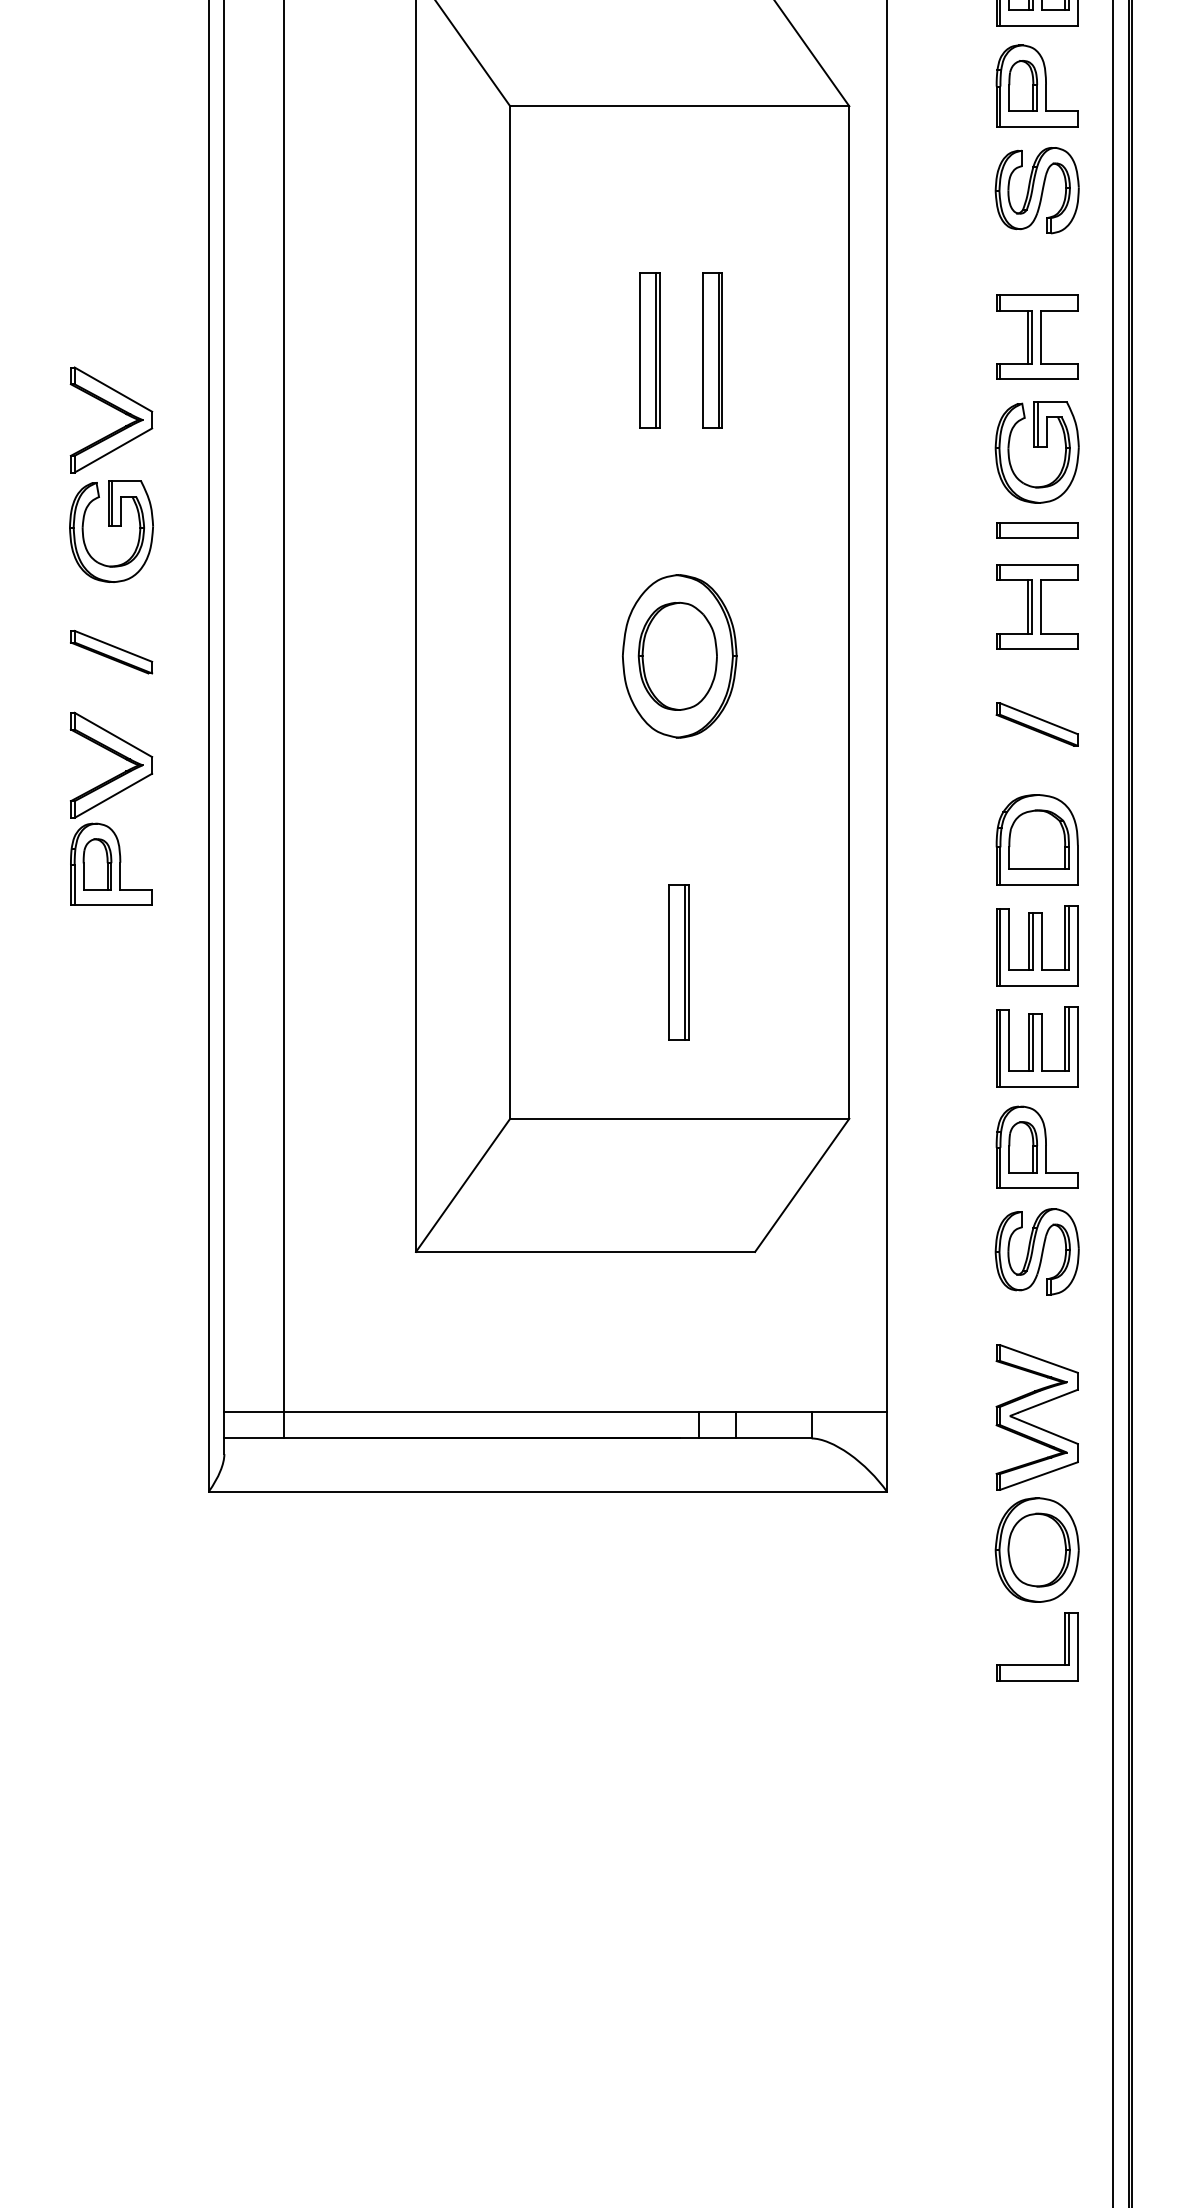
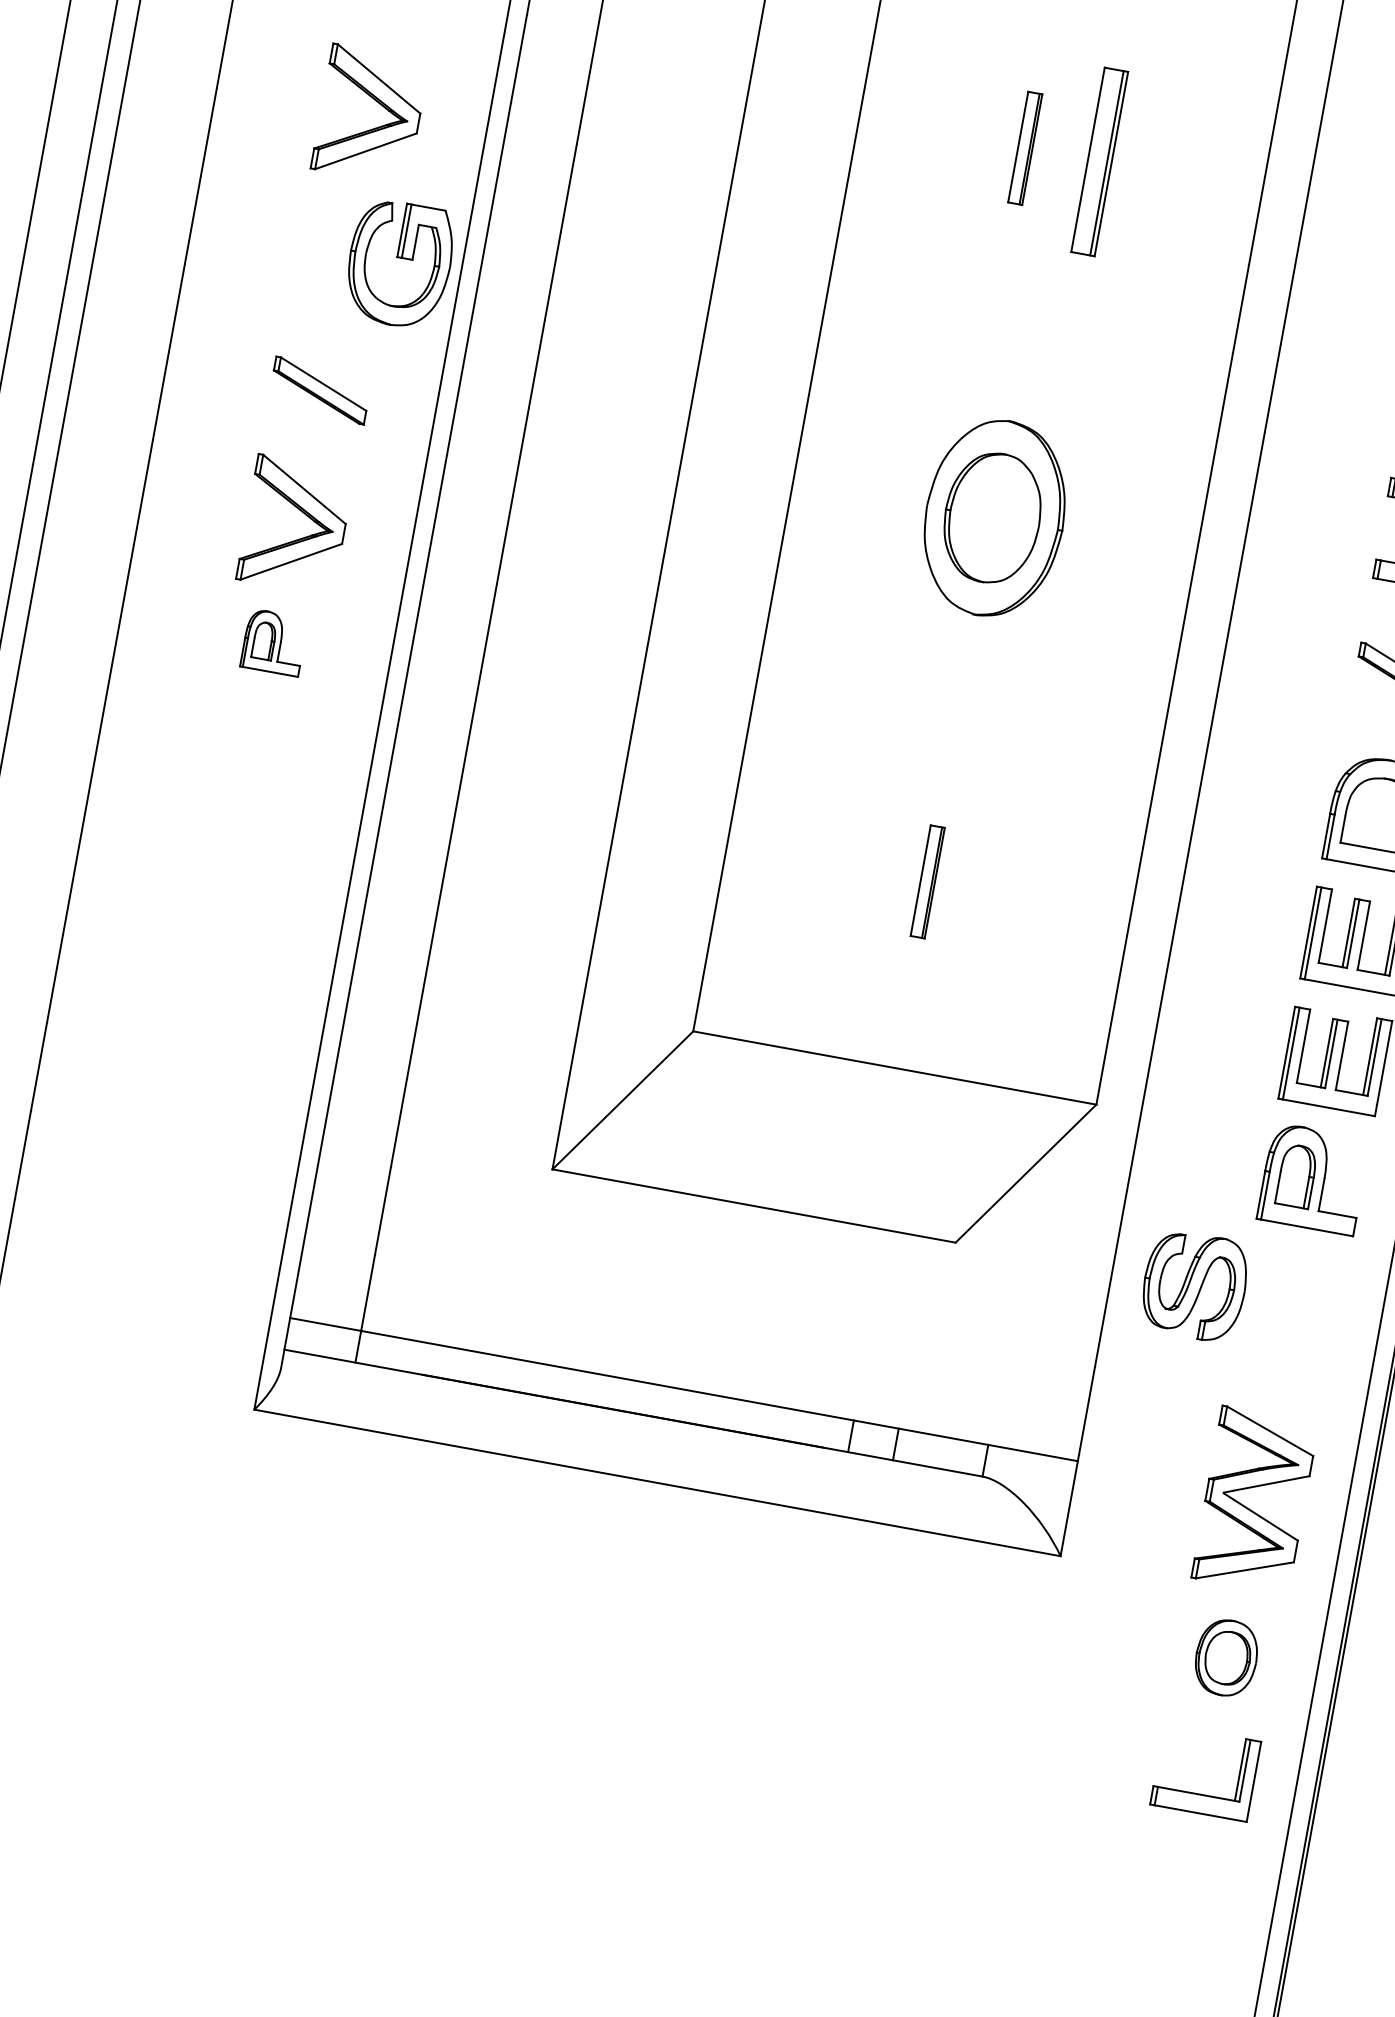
part: (649, 350) -> (1024, 148), size x0.6
part: (111, 531) -> (399, 264), moved
part: (111, 863) -> (274, 641), size x0.6
part: (678, 962) -> (927, 882), size x0.6
part: (1036, 1251) -> (1193, 1285), moved
part: (1036, 1549) -> (1225, 1657), size x0.6

